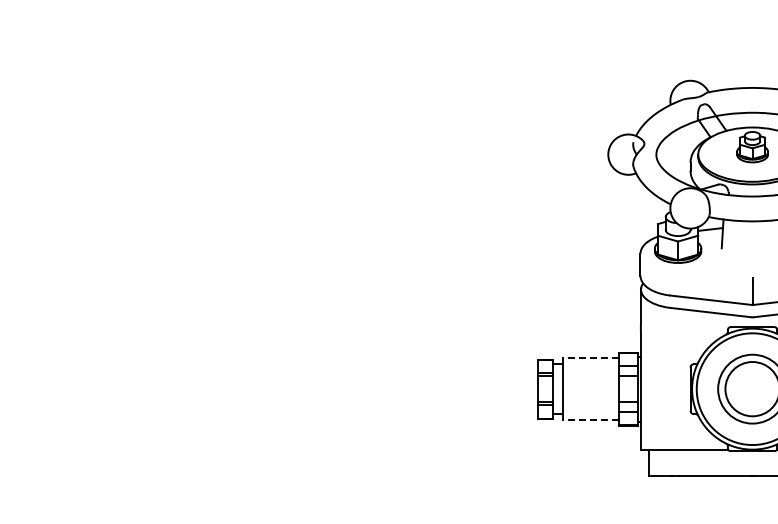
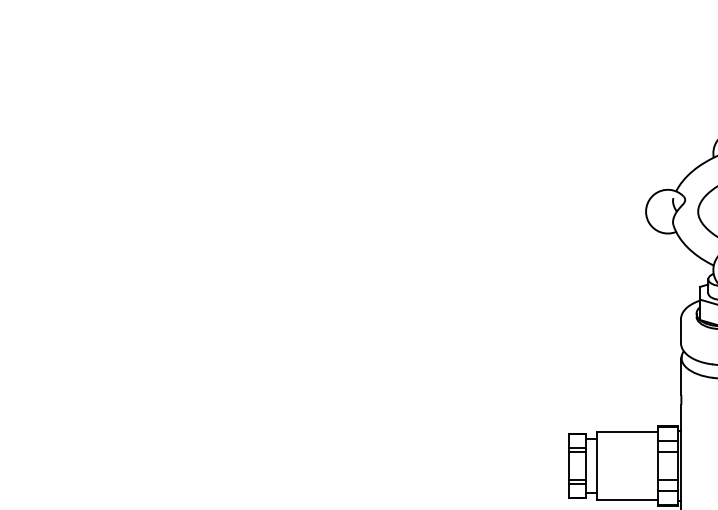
line: (591, 358) -> (627, 432), dashed -> solid
line: (591, 420) -> (627, 500), dashed -> solid

